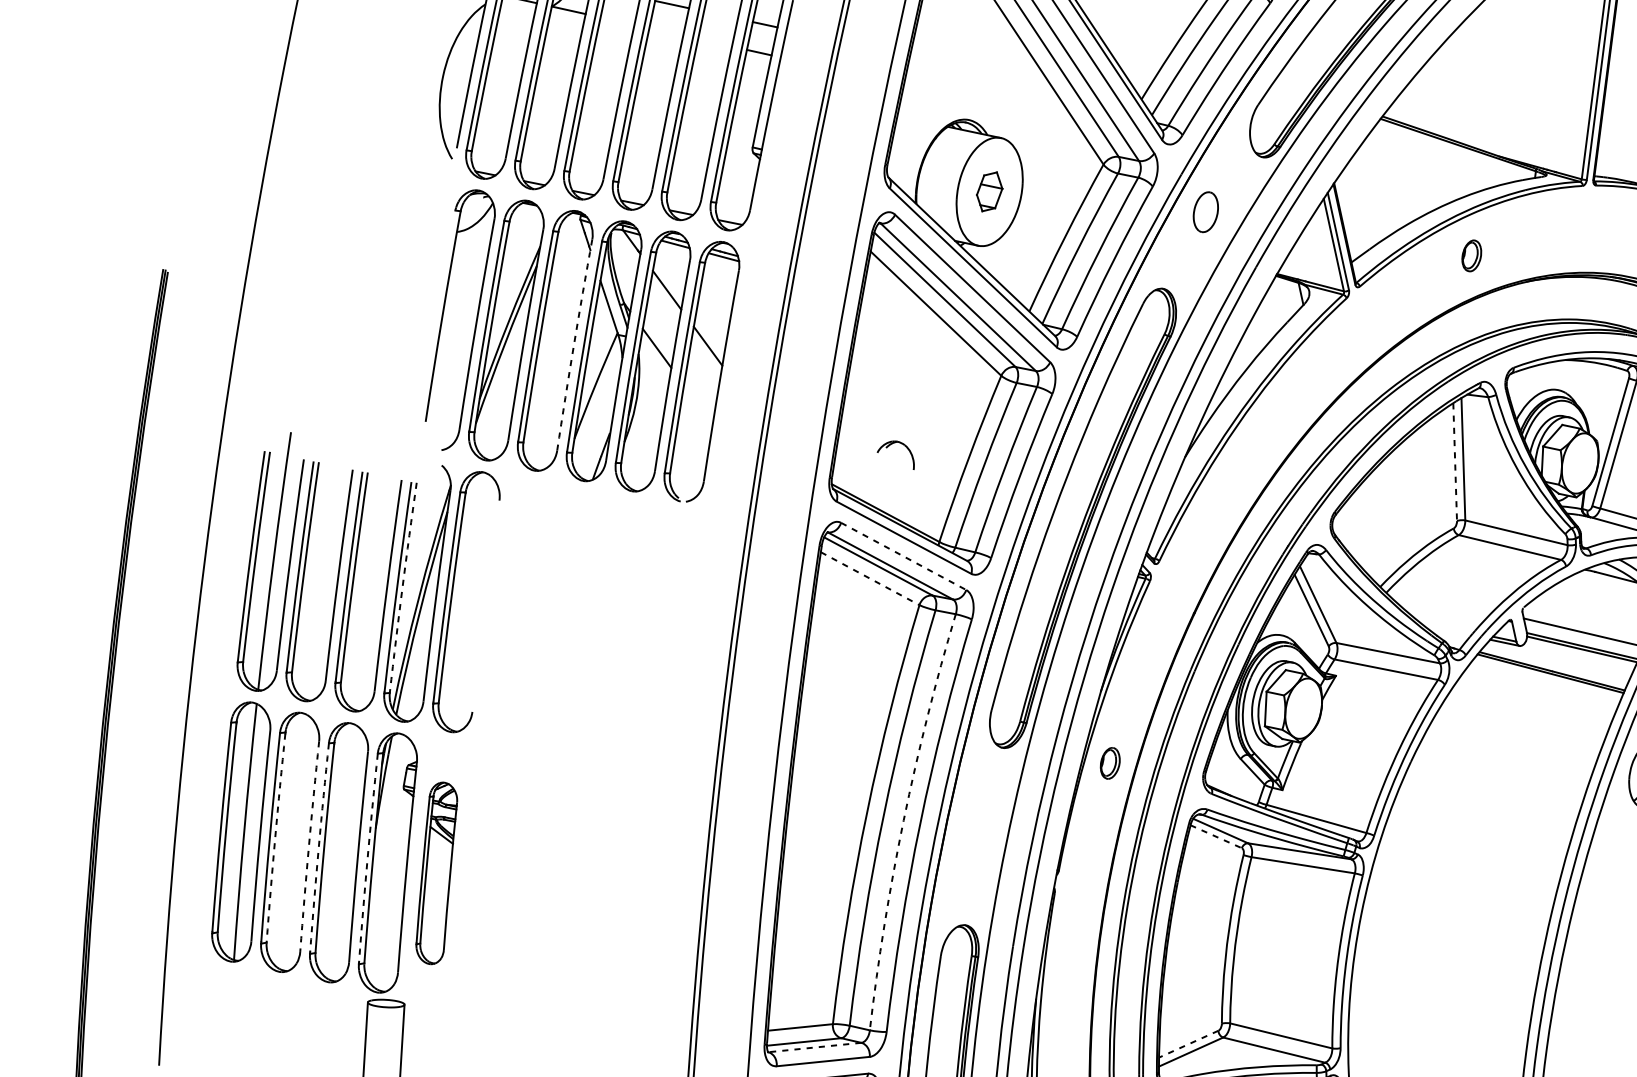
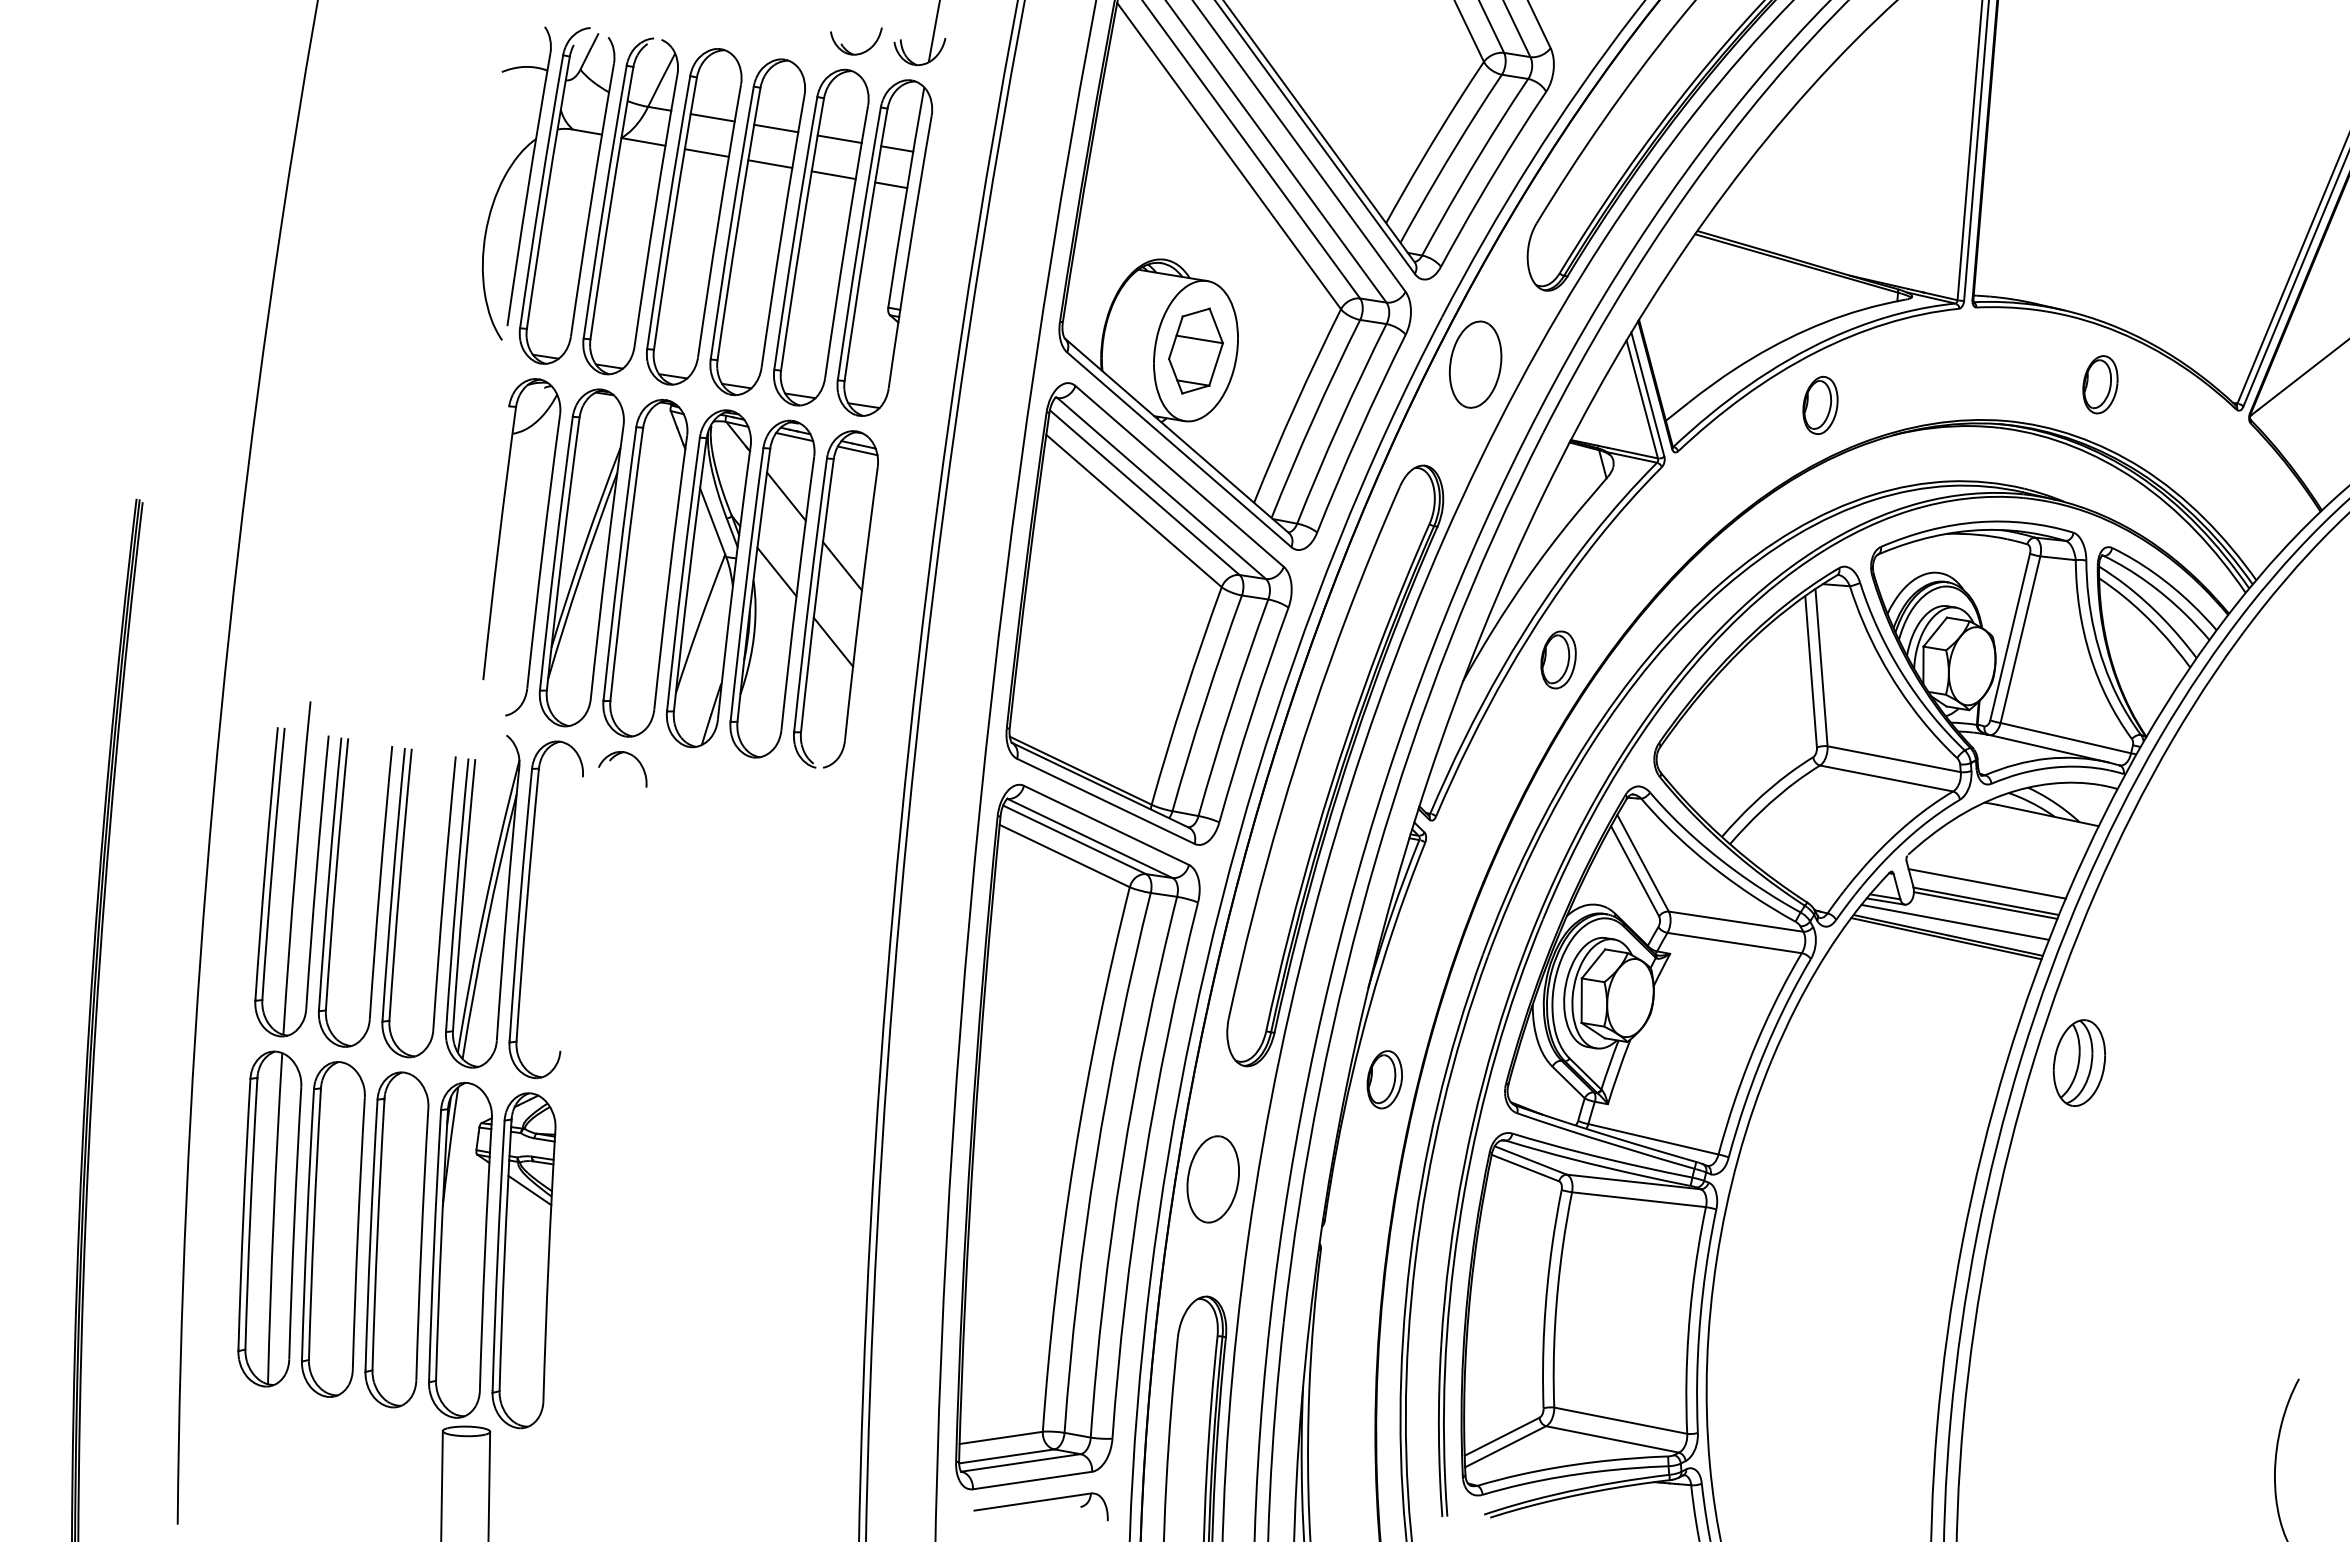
line: (720, 15) -> (839, 139), added
line: (617, 20) -> (706, 152), added
line: (666, 31) -> (770, 163), added
line: (714, 43) -> (833, 175), added
part: (989, 191) -> (1195, 350), size x1.67
part: (1205, 212) -> (1475, 364), size x1.67
part: (1471, 255) -> (1820, 404), size x1.43
arc: (573, 344) -> (669, 572), dashed -> solid
line: (698, 404) -> (833, 641), added
part: (1259, 443) -> (1558, 659), added
part: (888, 447) -> (612, 759), moved
line: (1455, 461) -> (1811, 671), dashed -> solid
line: (903, 556) -> (1106, 825), dashed -> solid
line: (870, 579) -> (1065, 856), dashed -> solid
arc: (402, 588) -> (463, 895), dashed -> solid
line: (1558, 660) -> (1955, 921), added
part: (1110, 763) -> (1384, 1079), size x1.43
arc: (904, 820) -> (1122, 1165), dashed -> solid
part: (973, 834) -> (1212, 1179), added
arc: (274, 837) -> (313, 1224), dashed -> solid
line: (1216, 837) -> (1525, 1168), dashed -> solid
arc: (308, 846) -> (357, 1233), dashed -> solid
arc: (318, 847) -> (370, 1234), dashed -> solid
arc: (367, 858) -> (434, 1245), dashed -> solid
part: (436, 873) -> (523, 1260), size x1.43
line: (1189, 1043) -> (1502, 1436), dashed -> solid
line: (814, 1047) -> (1020, 1462), dashed -> solid

